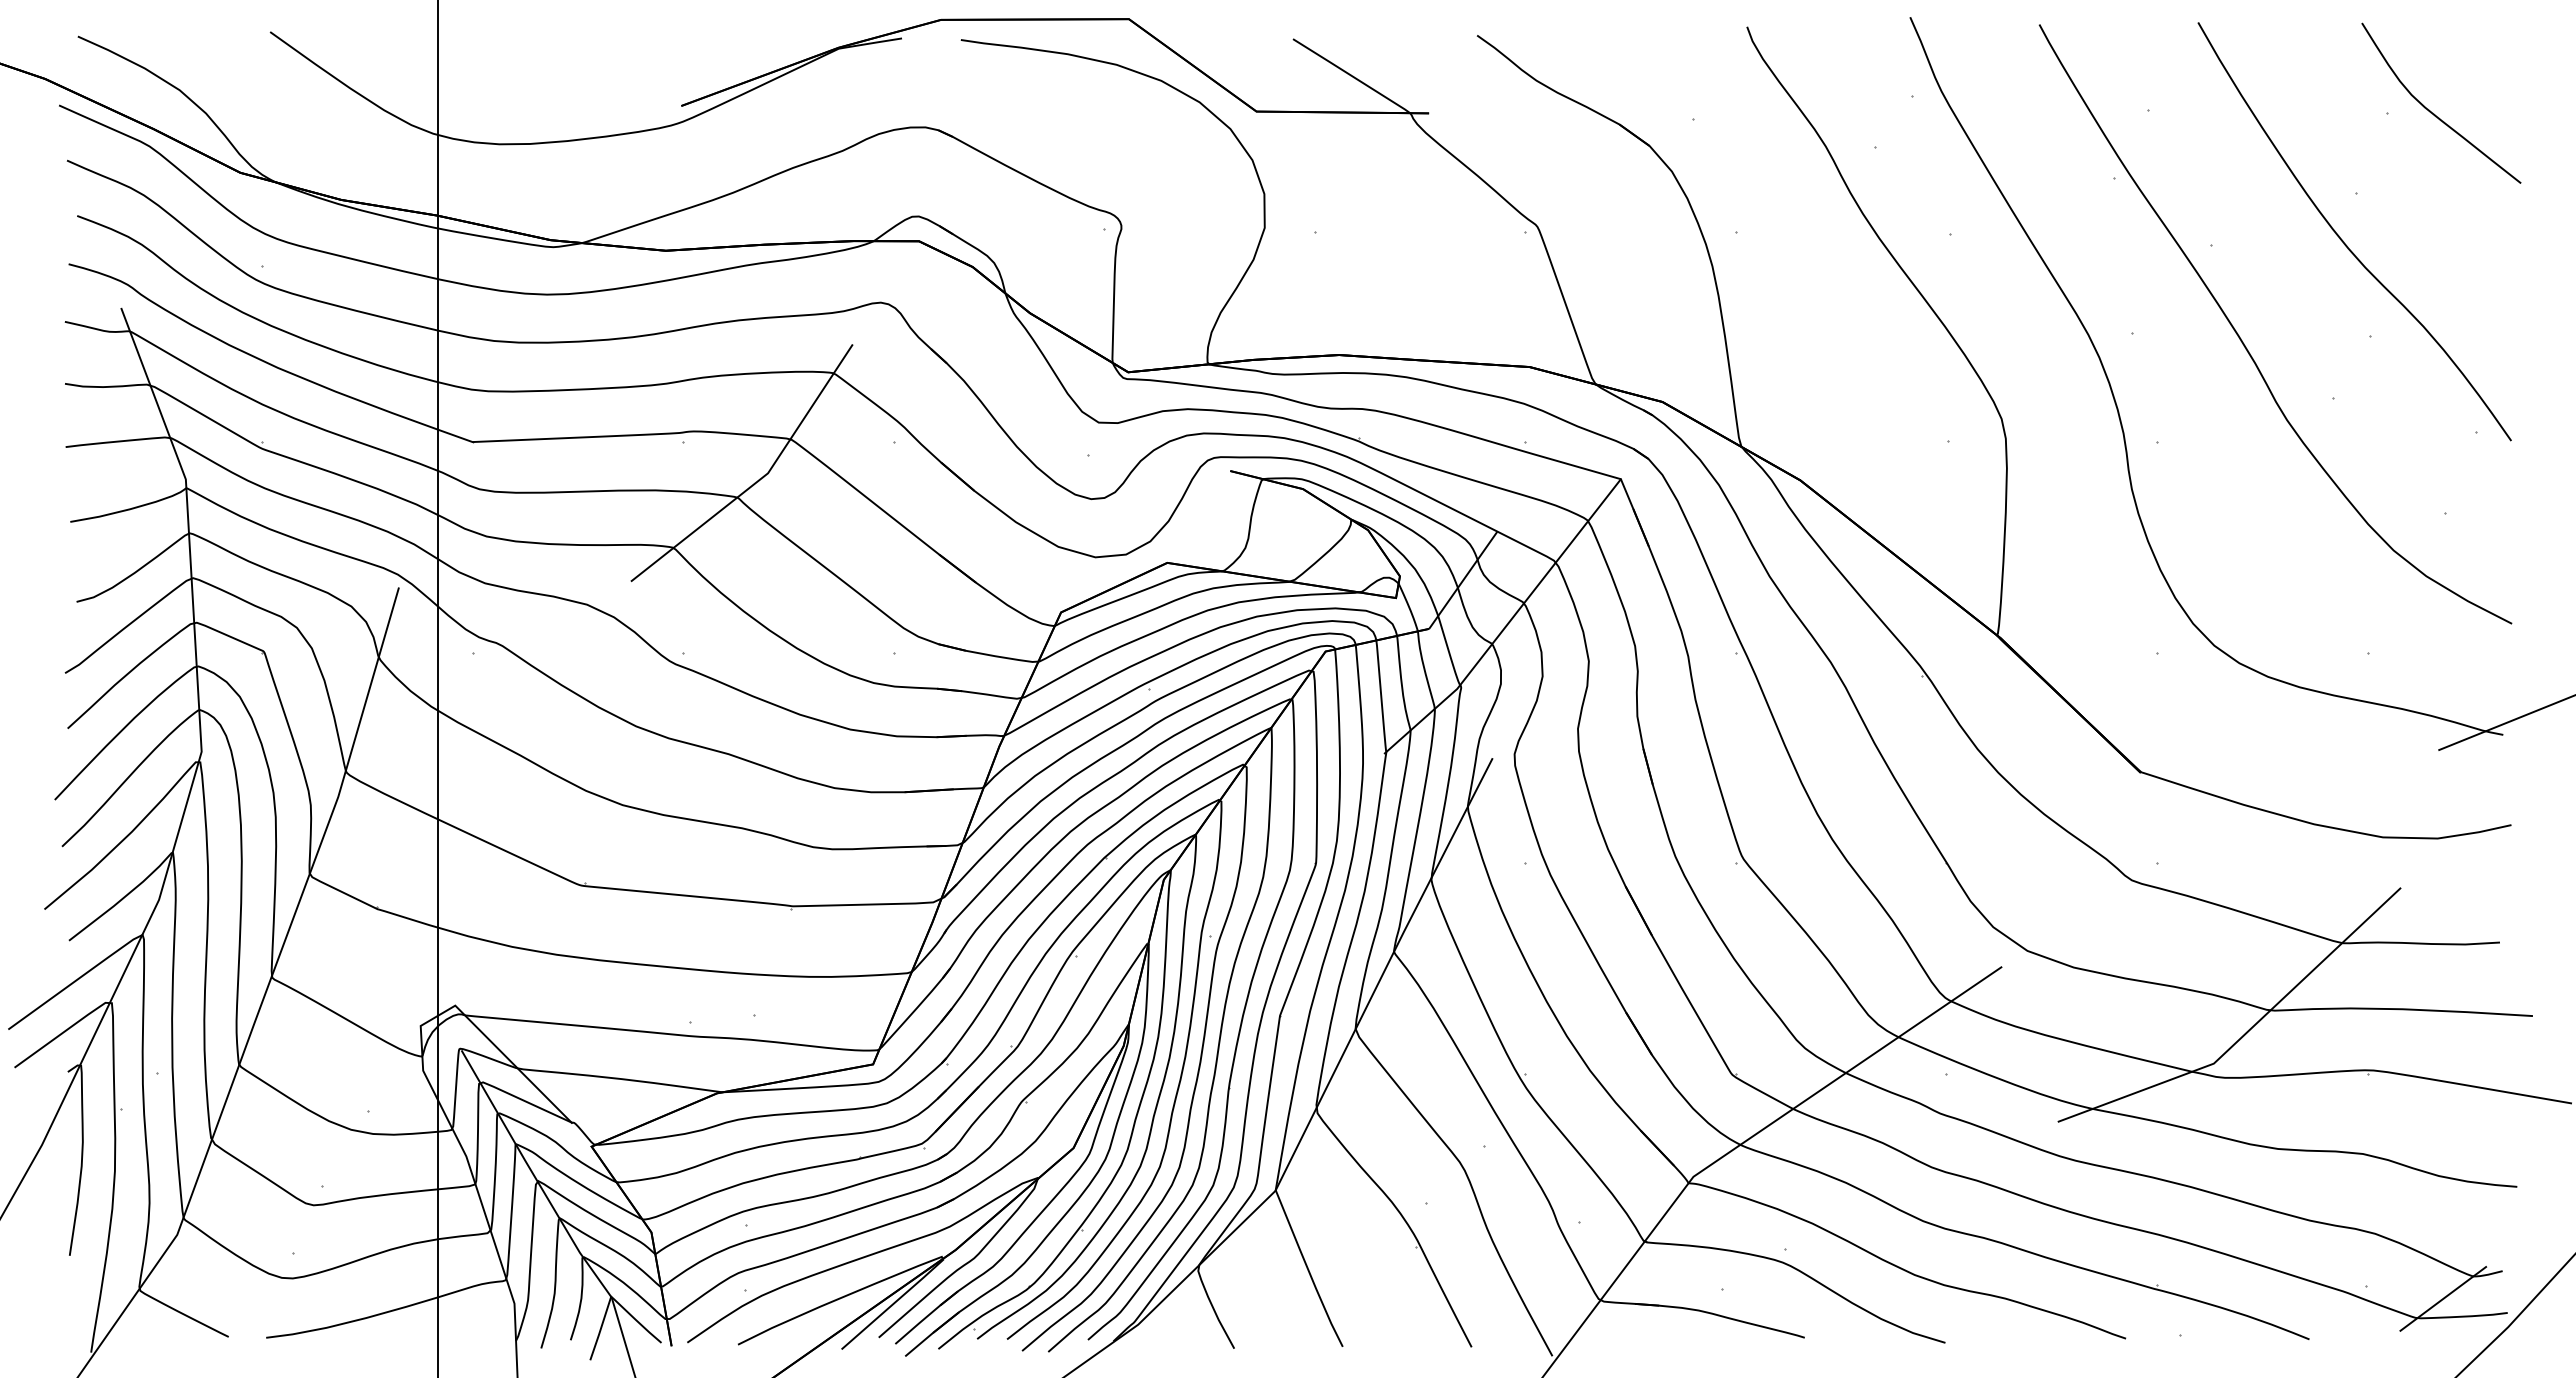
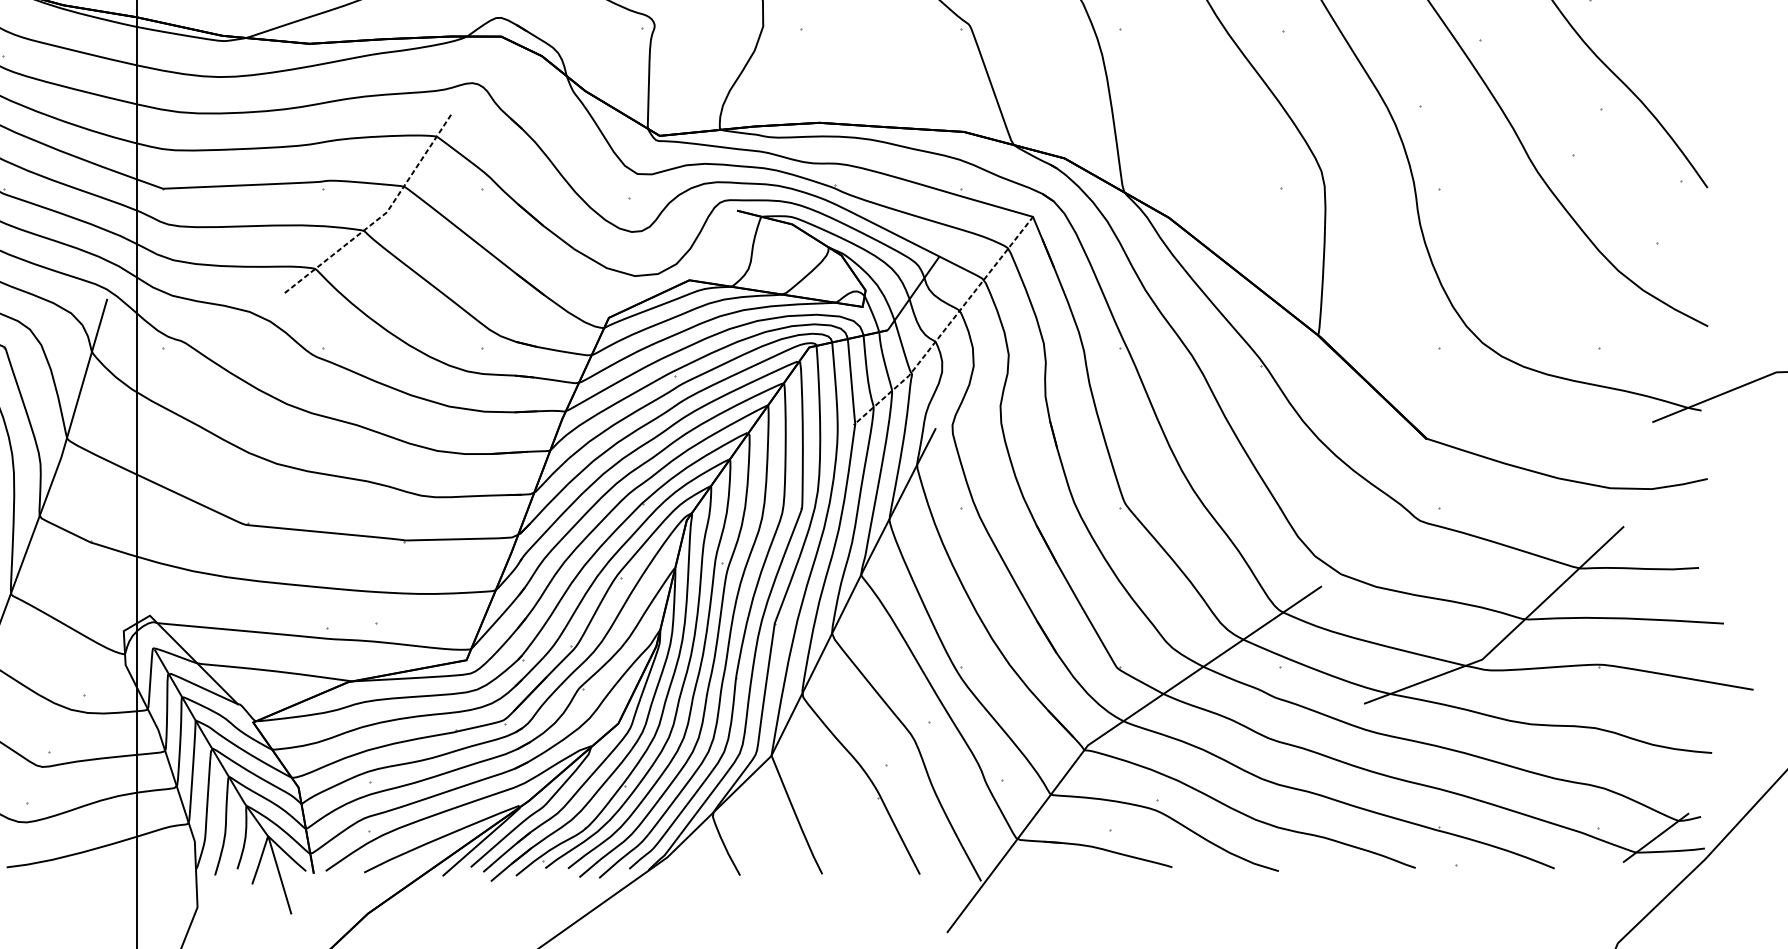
line: (760, 479) -> (381, 217), solid -> dashed
line: (1508, 622) -> (947, 325), solid -> dashed

